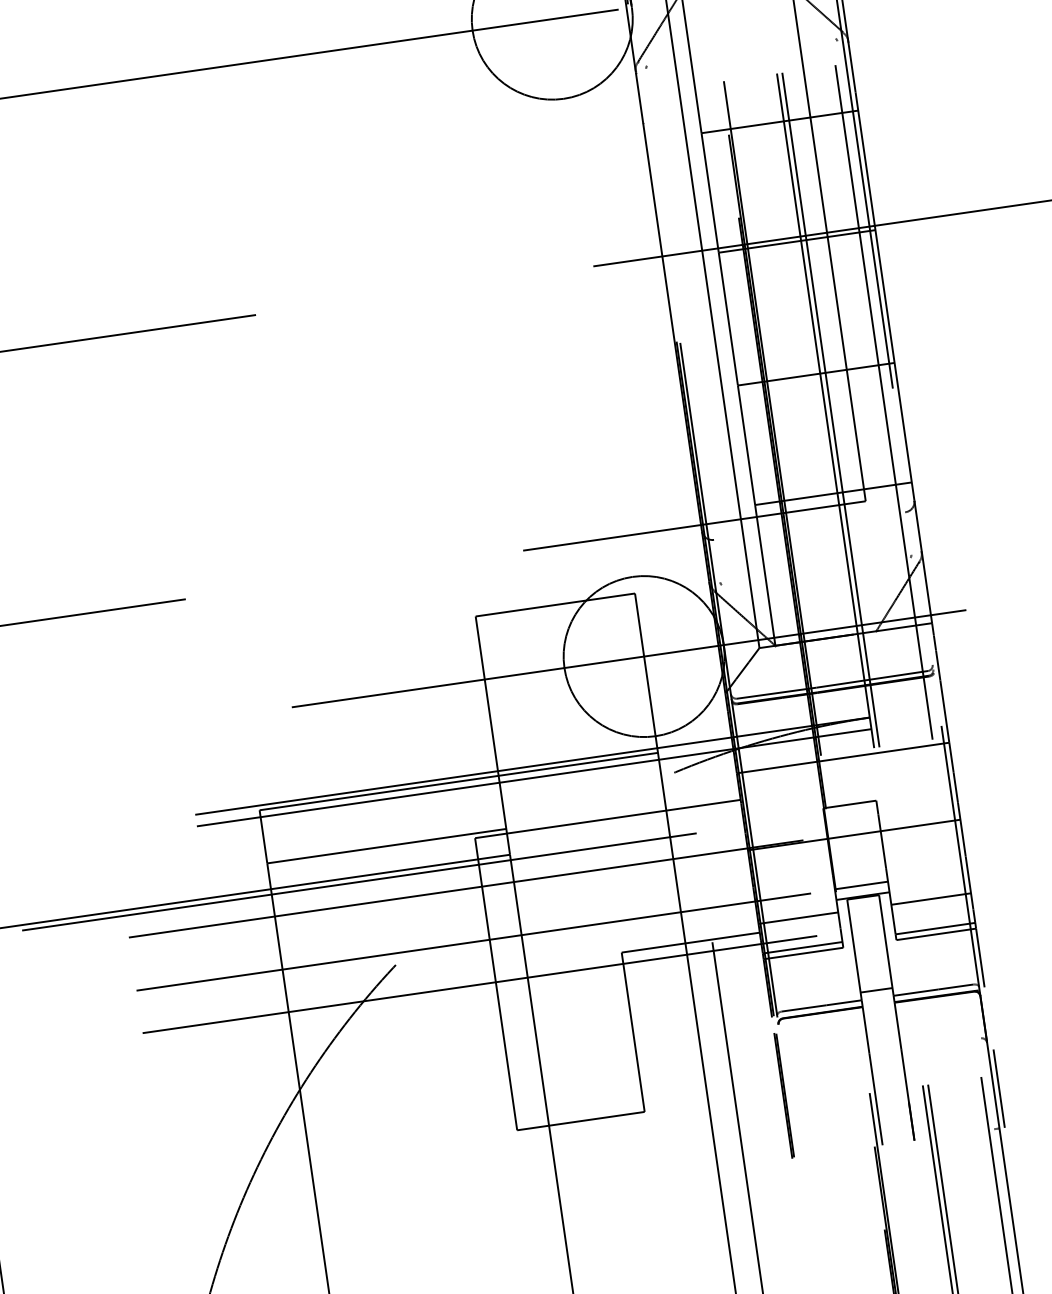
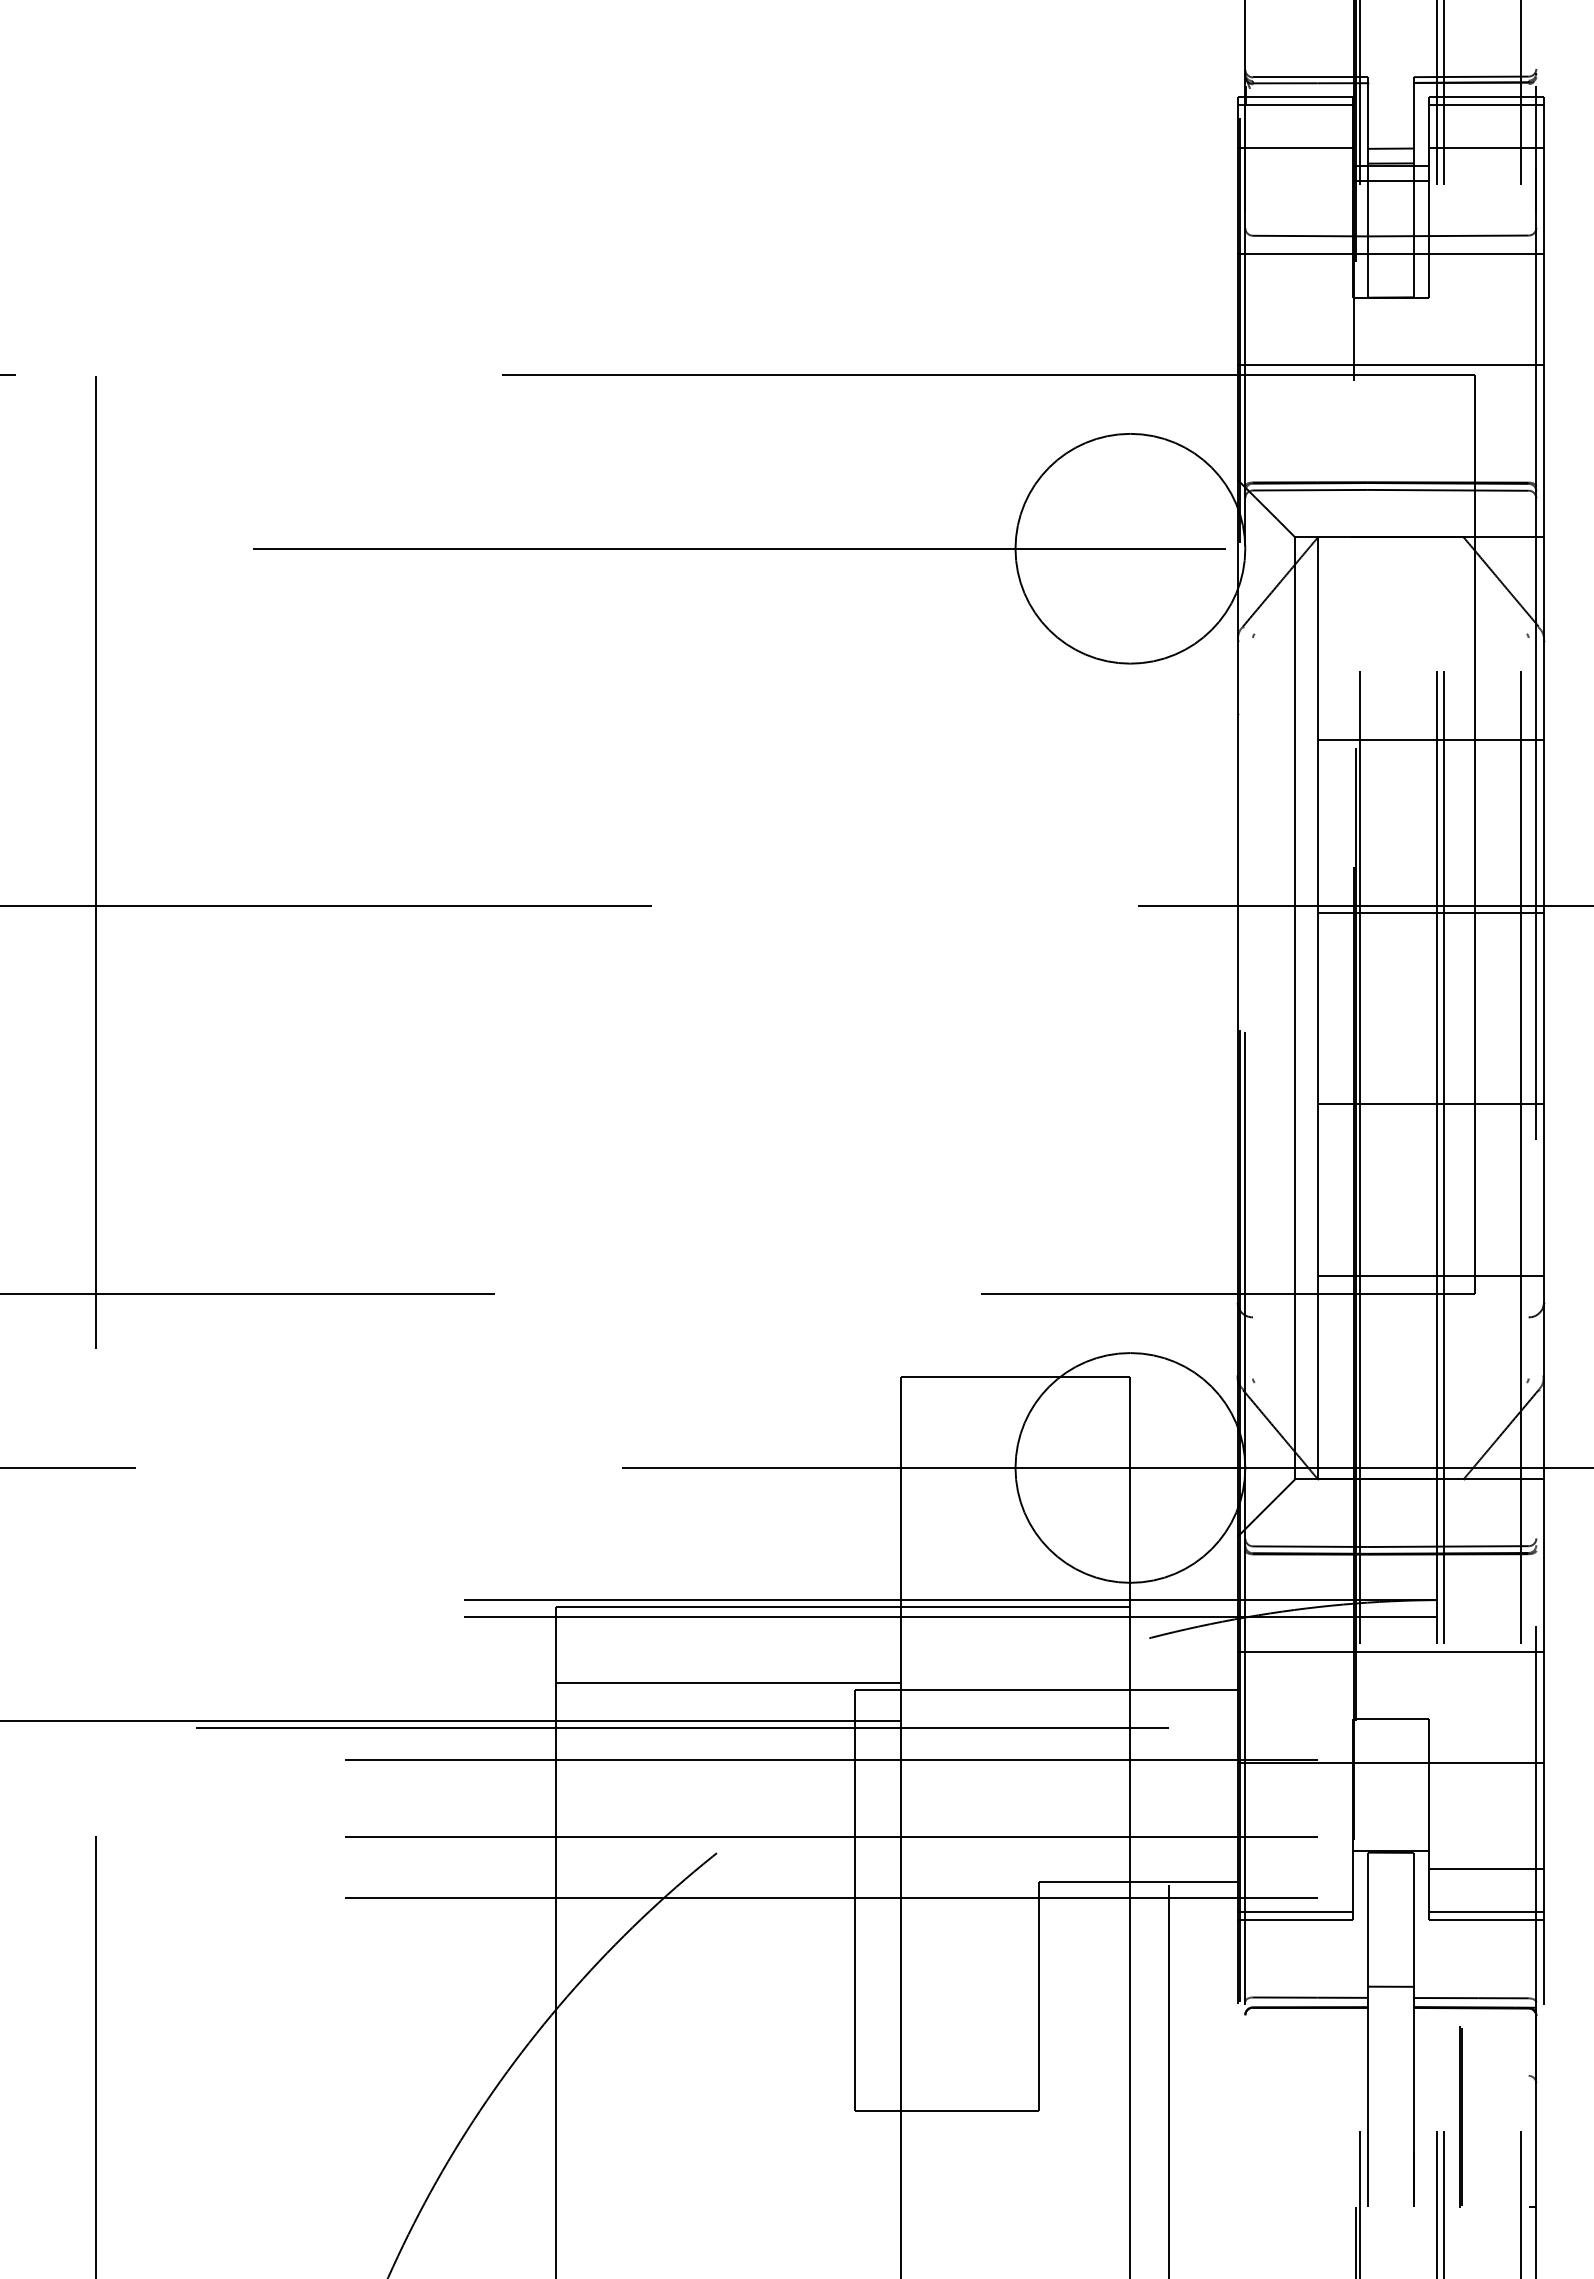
line: (861, 885) -> (1390, 1835), removed
line: (797, 917) -> (1294, 1868), removed
line: (999, 1088) -> (1544, 2150), removed
line: (783, 1095) -> (1460, 2116), moved

